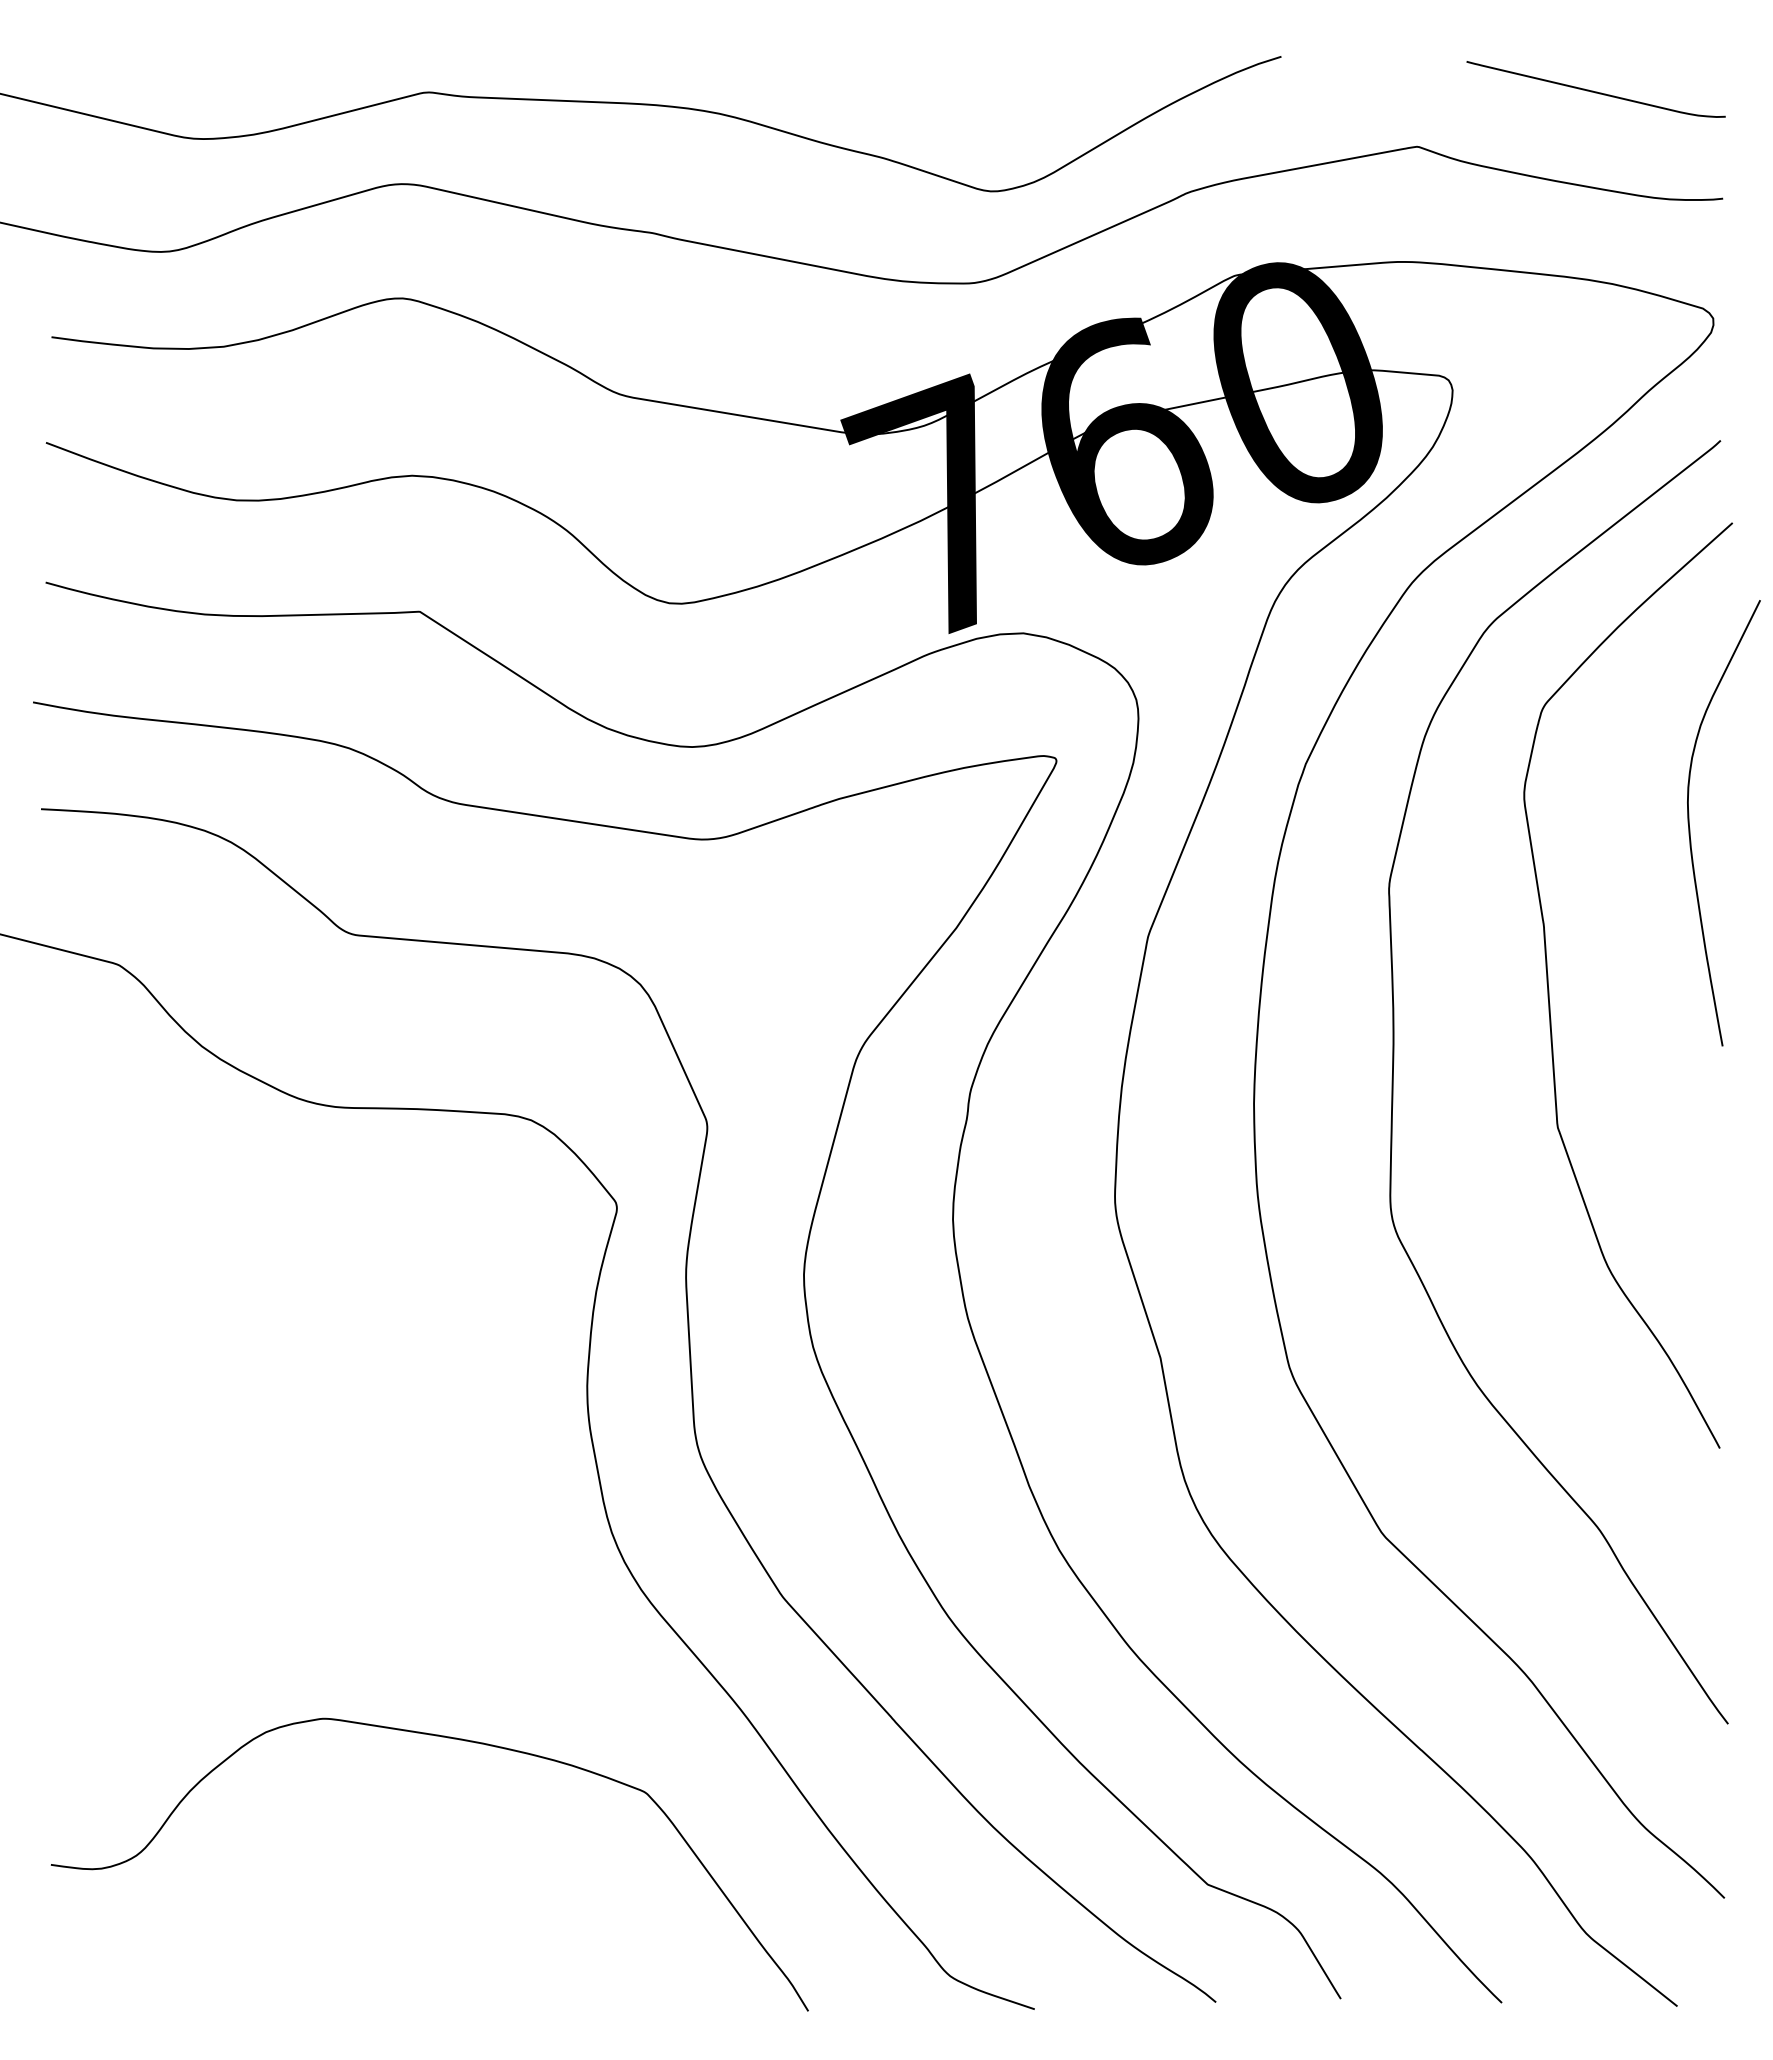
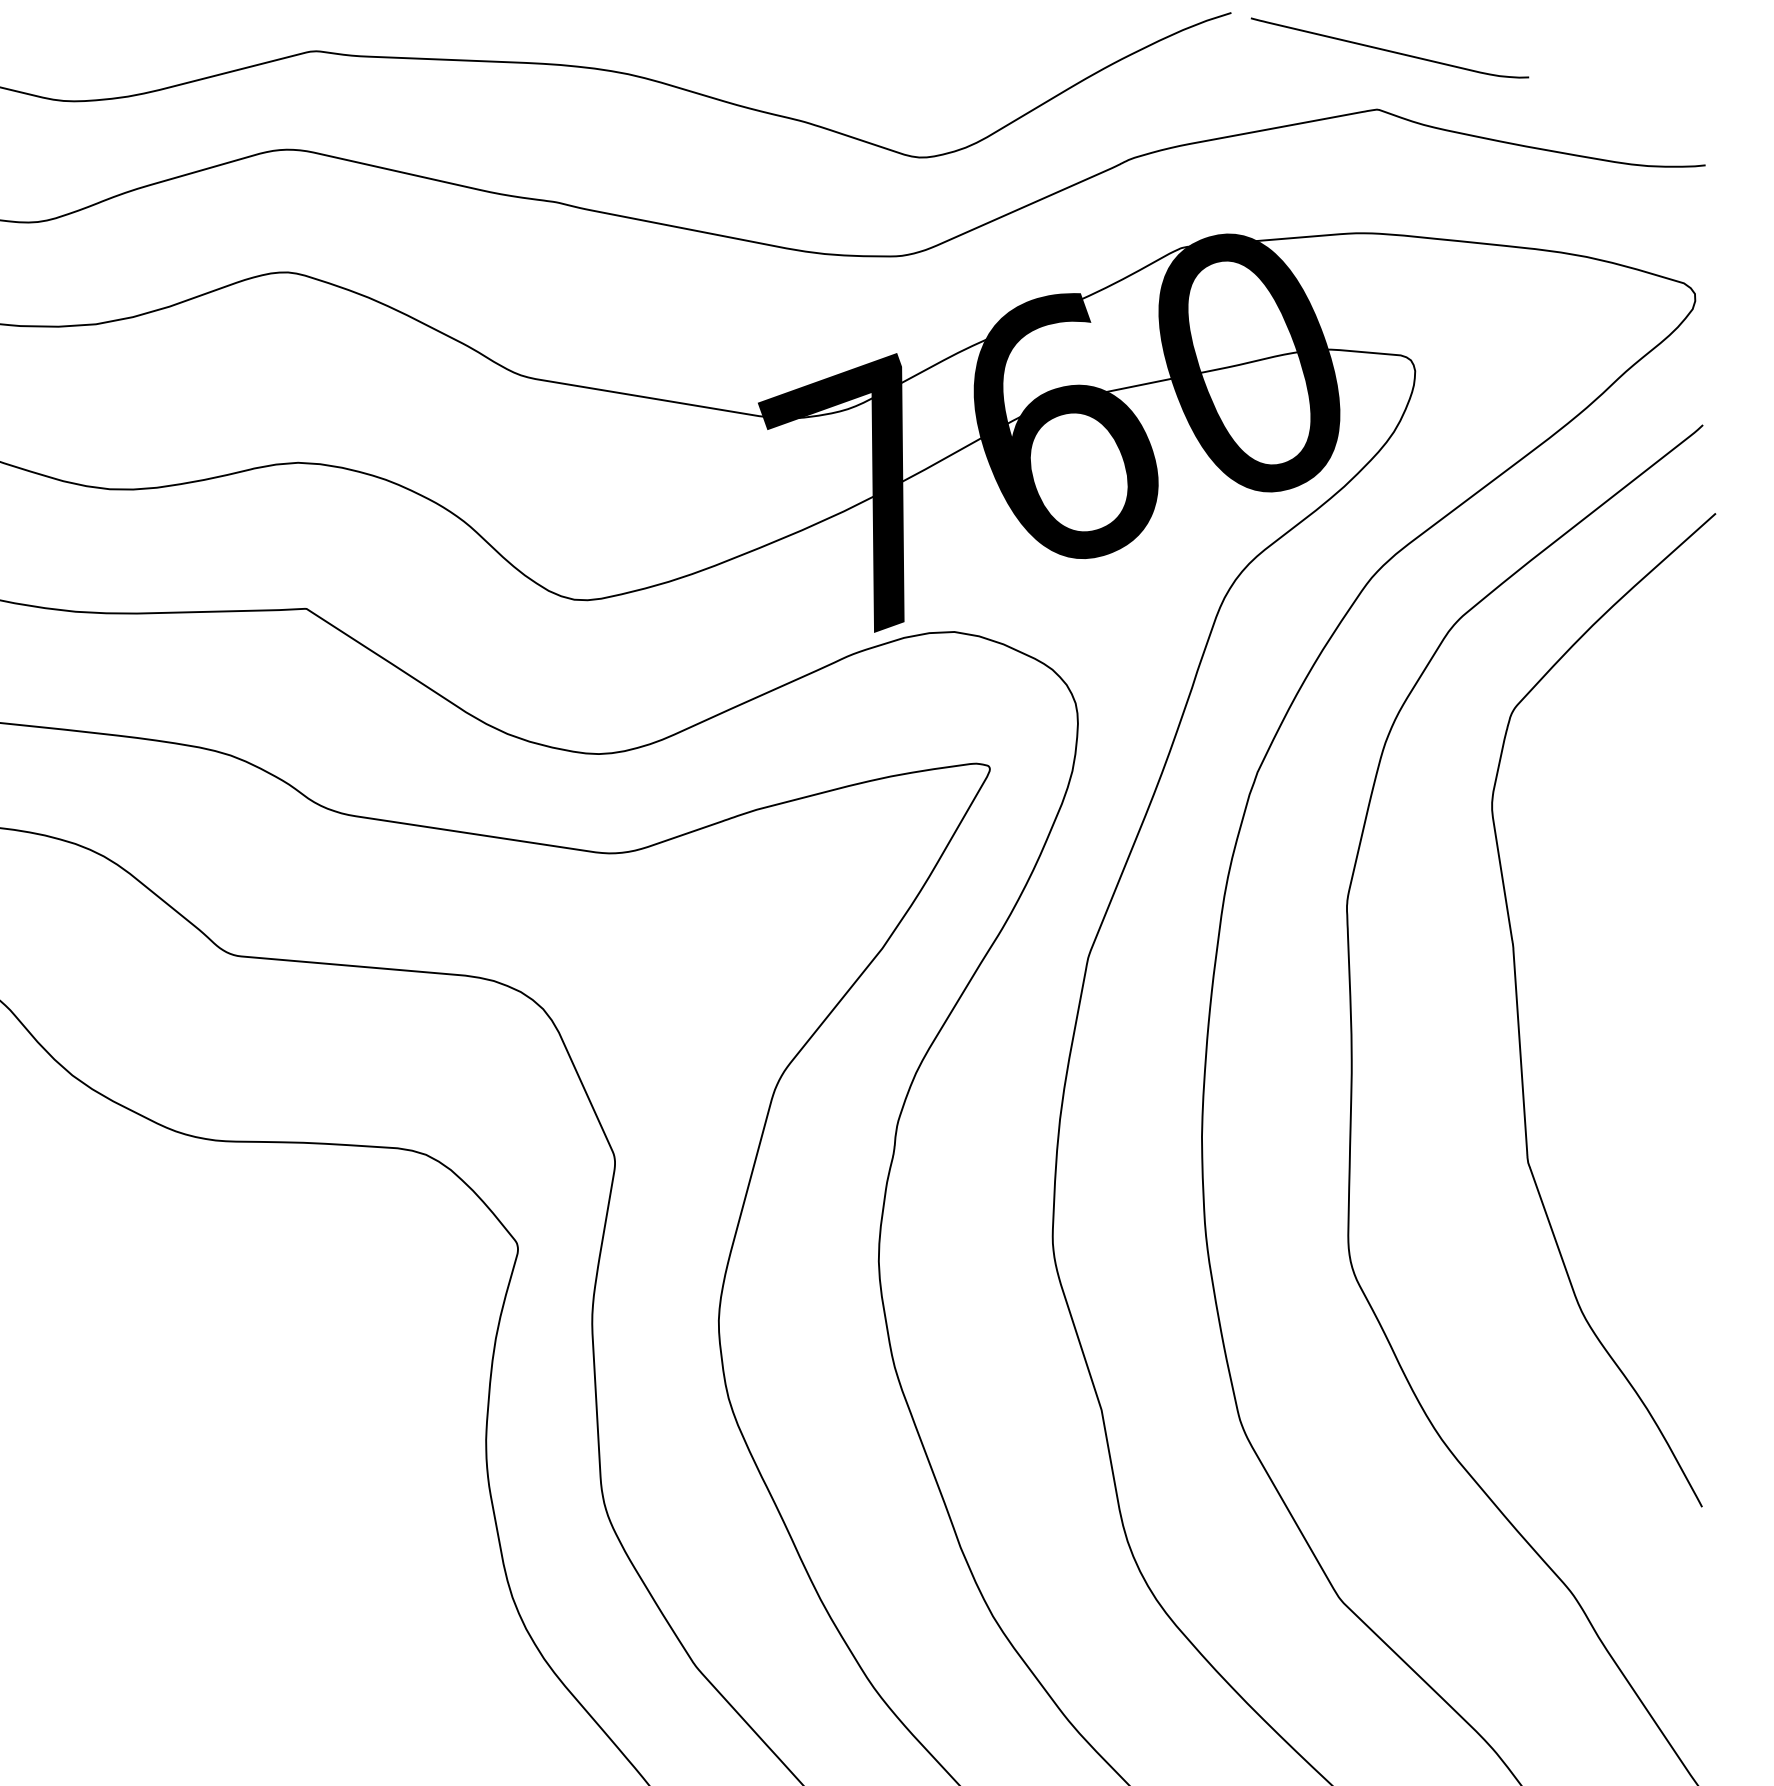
curve: (1595, 91) -> (1389, 50), moved
curve: (1690, 828) -> (1670, 841), removed

